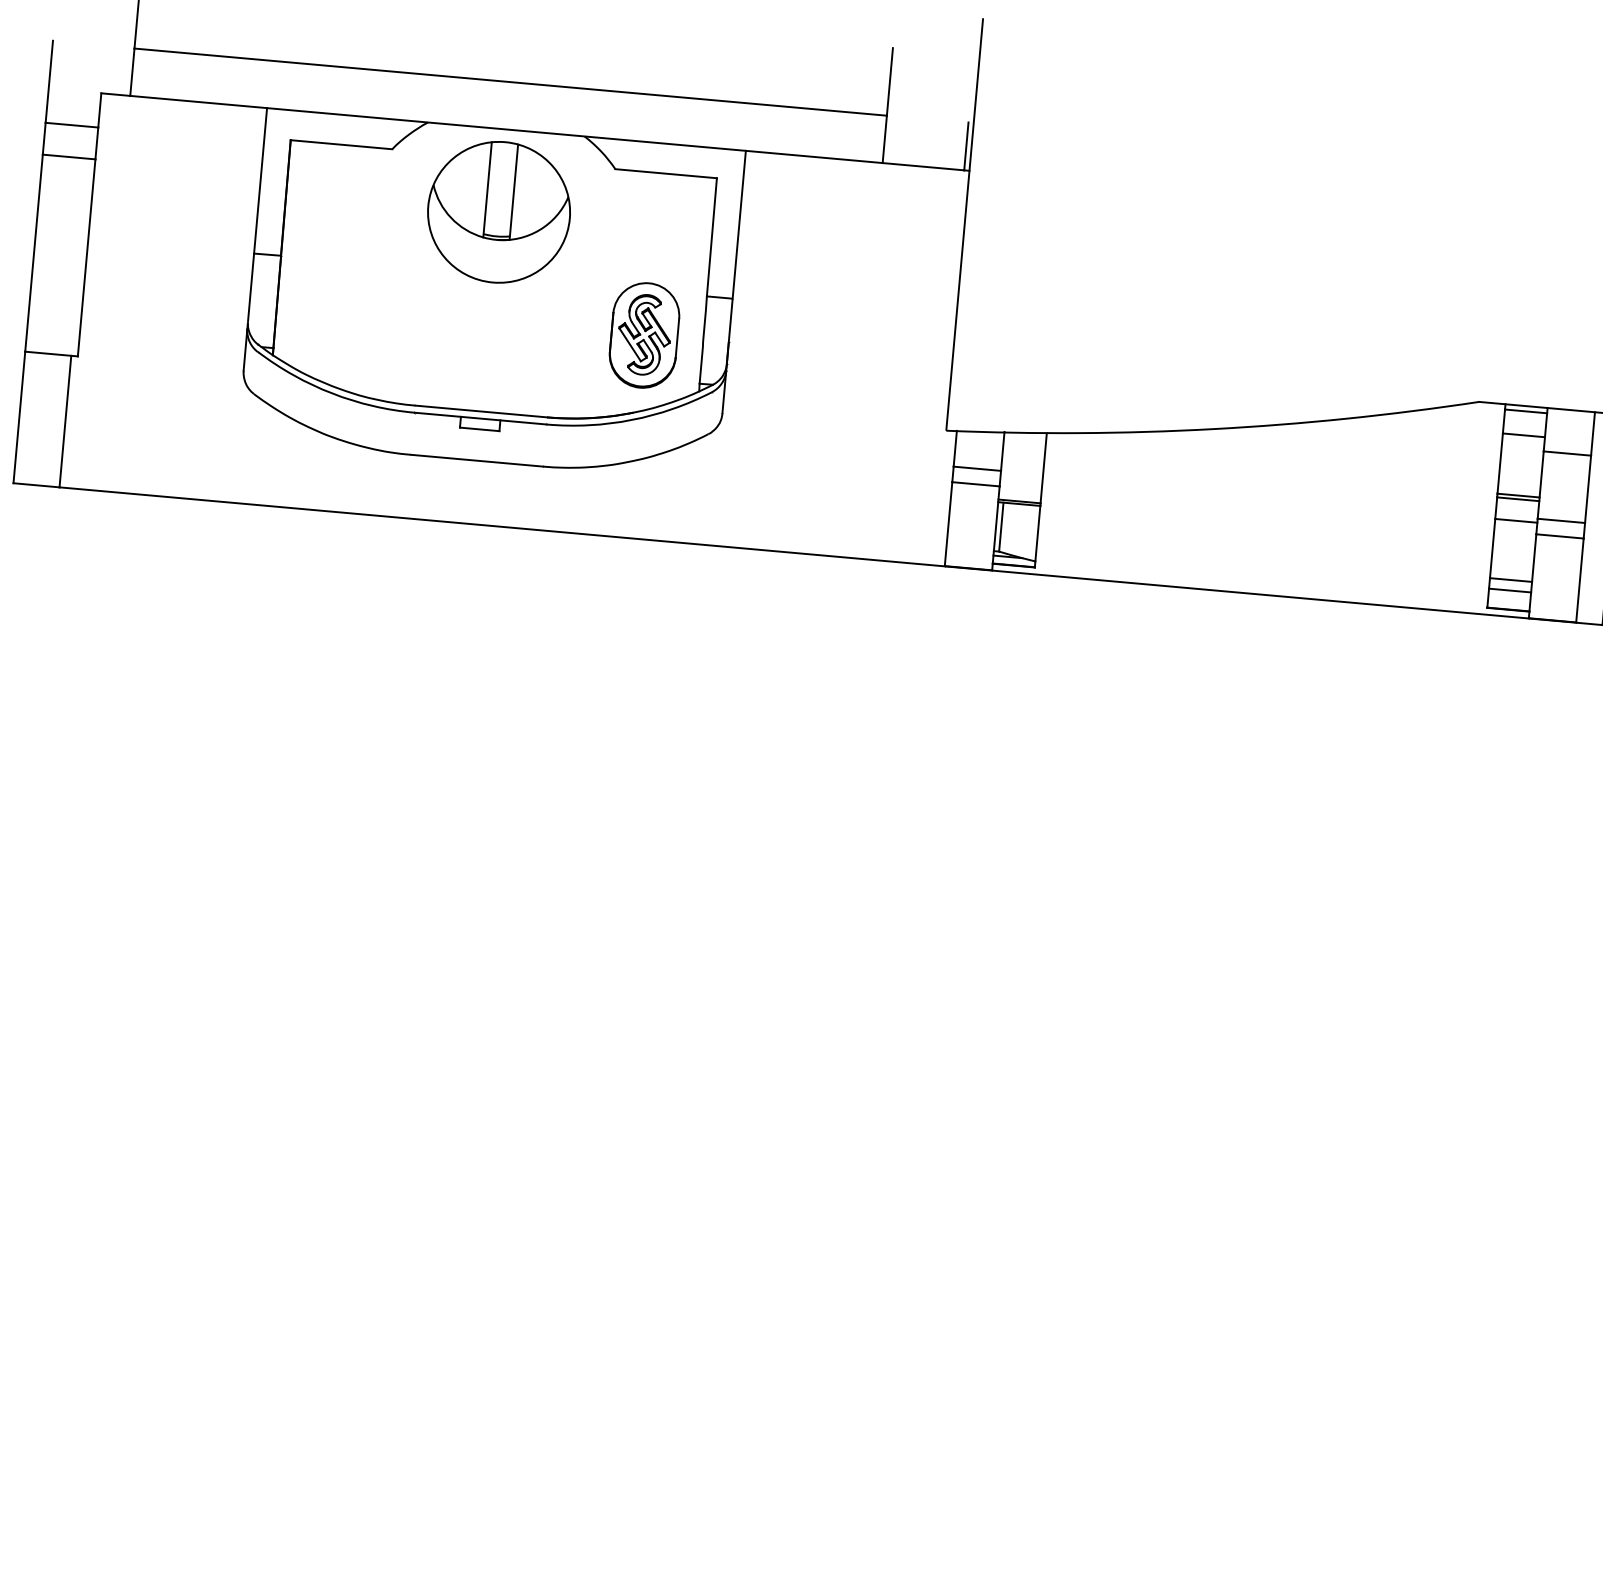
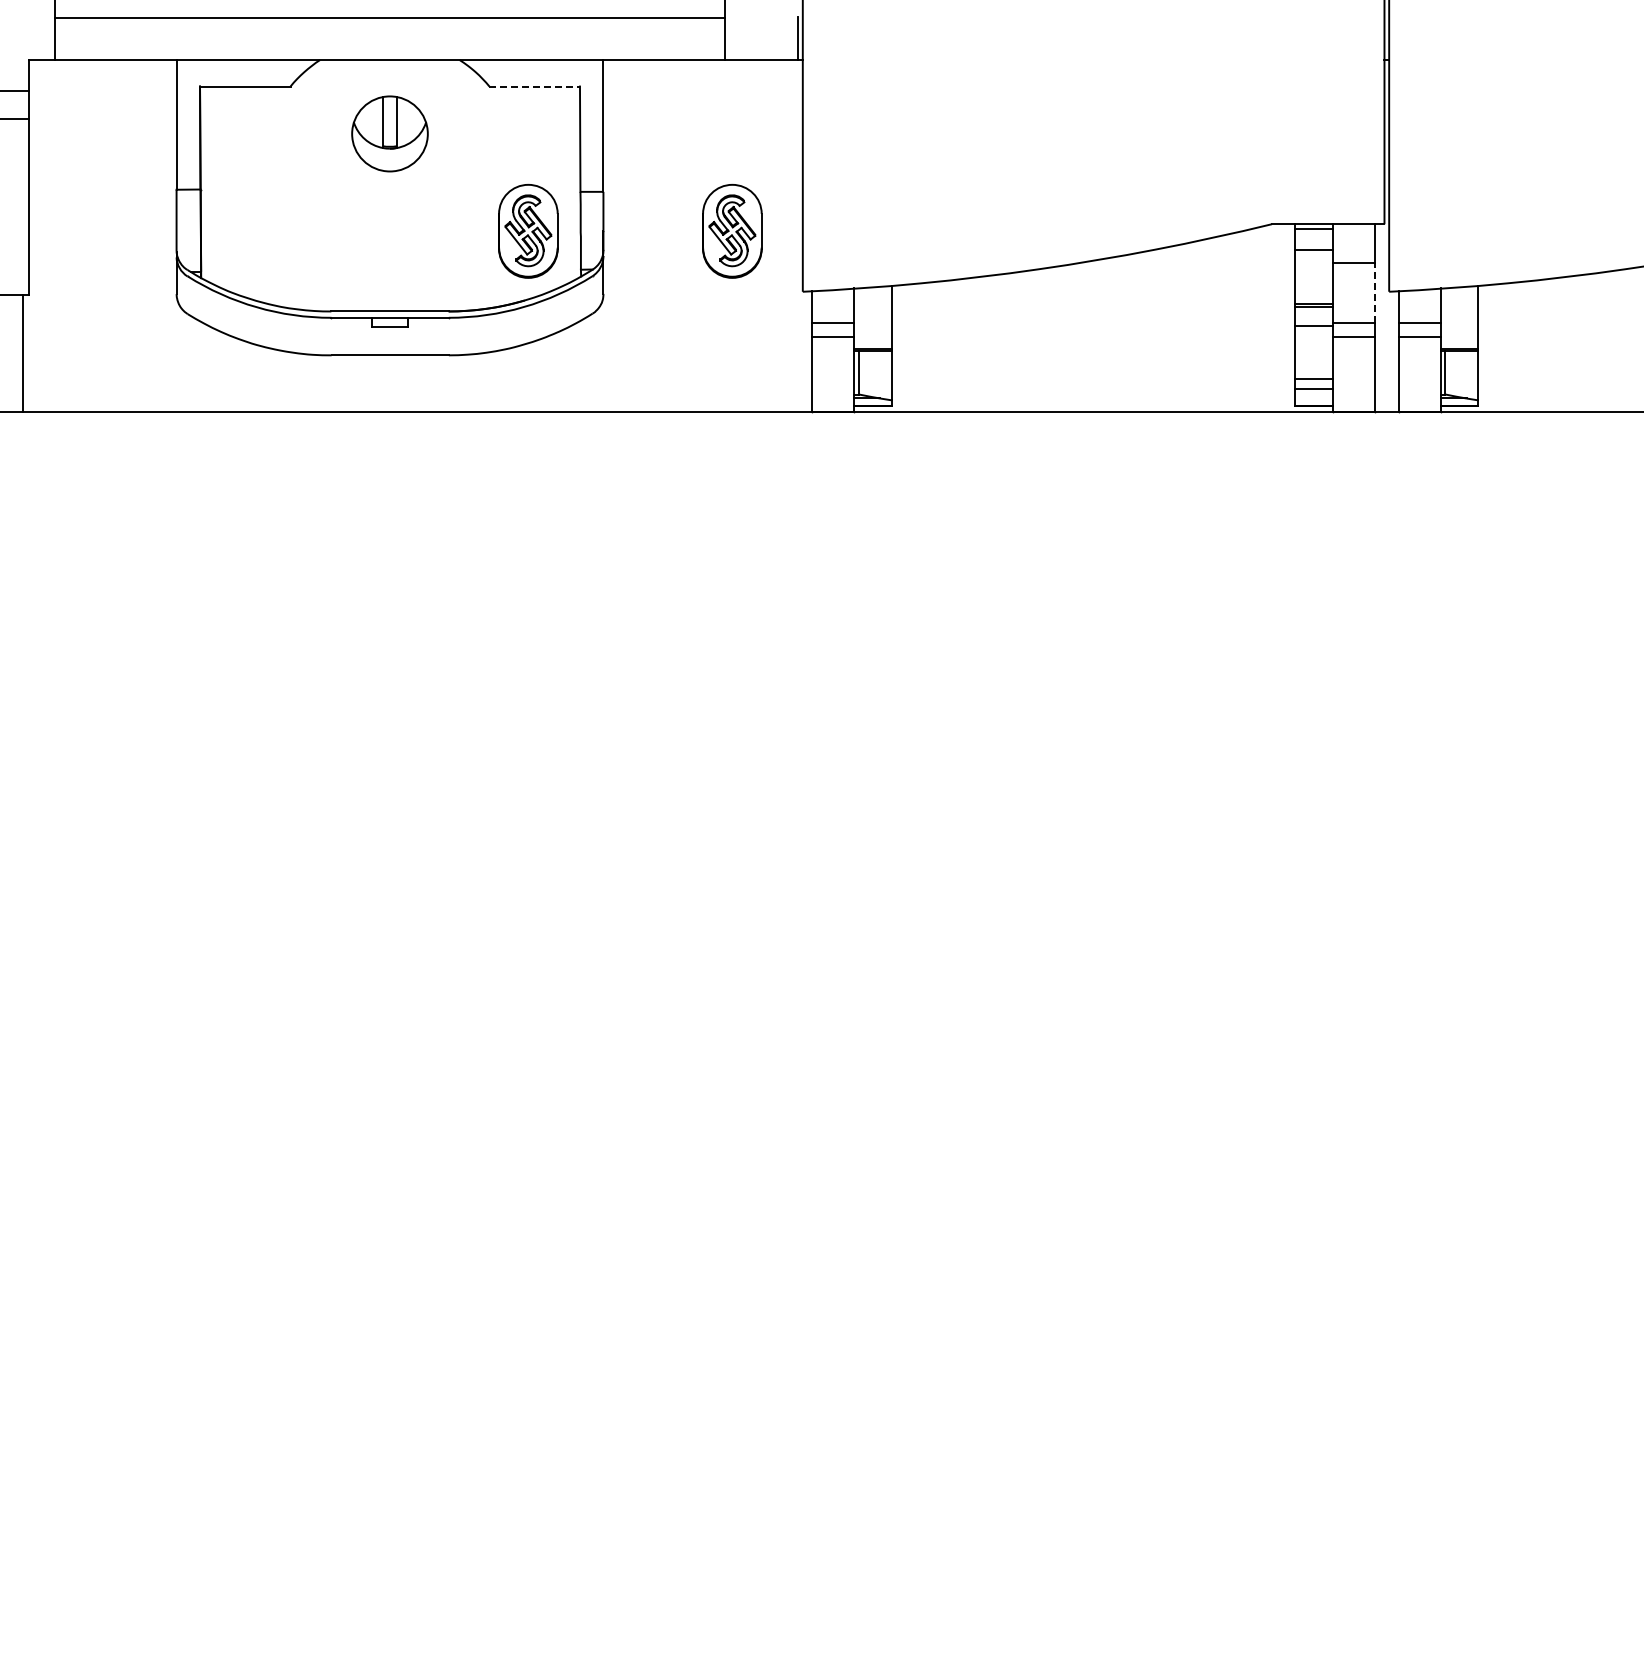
line: (667, 173) -> (535, 86), solid -> dashed
part: (498, 211) -> (389, 133), size x0.6
part: (873, 356) -> (732, 231), added
line: (1588, 488) -> (1375, 292), solid -> dashed

